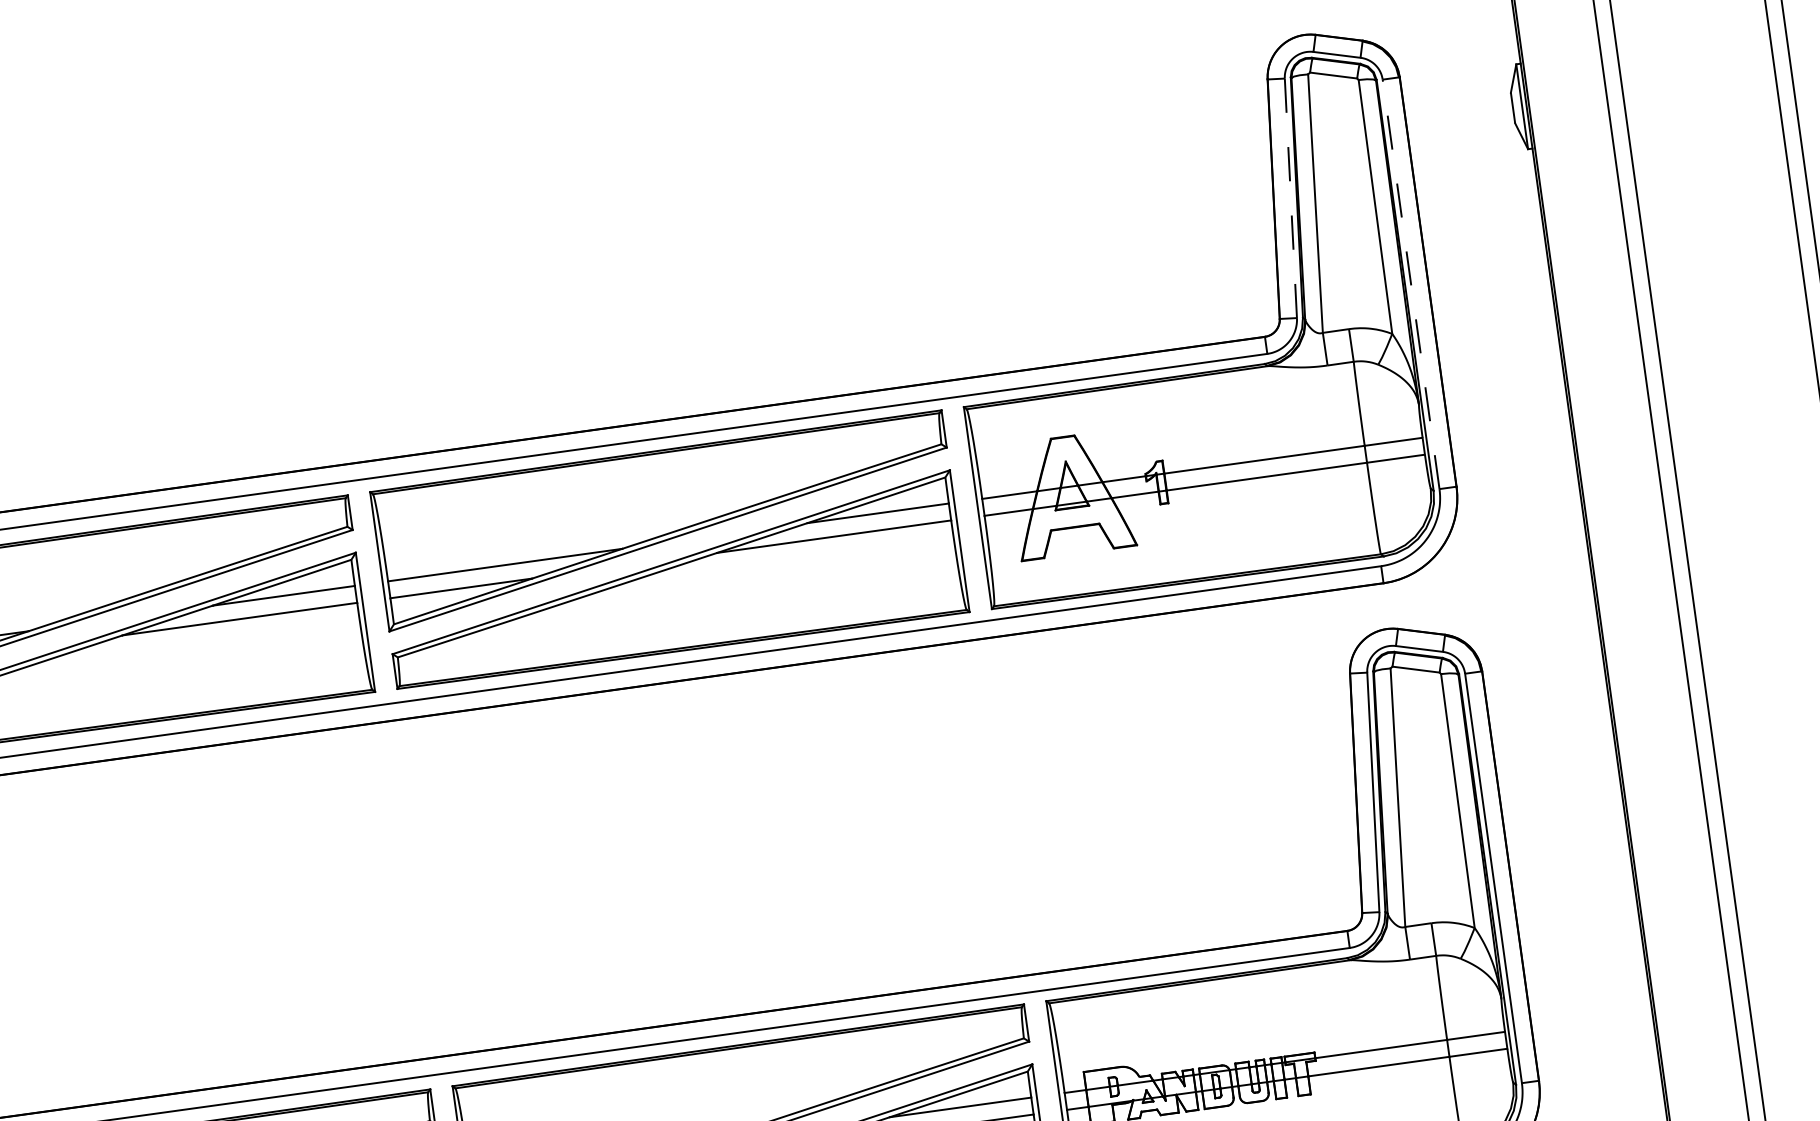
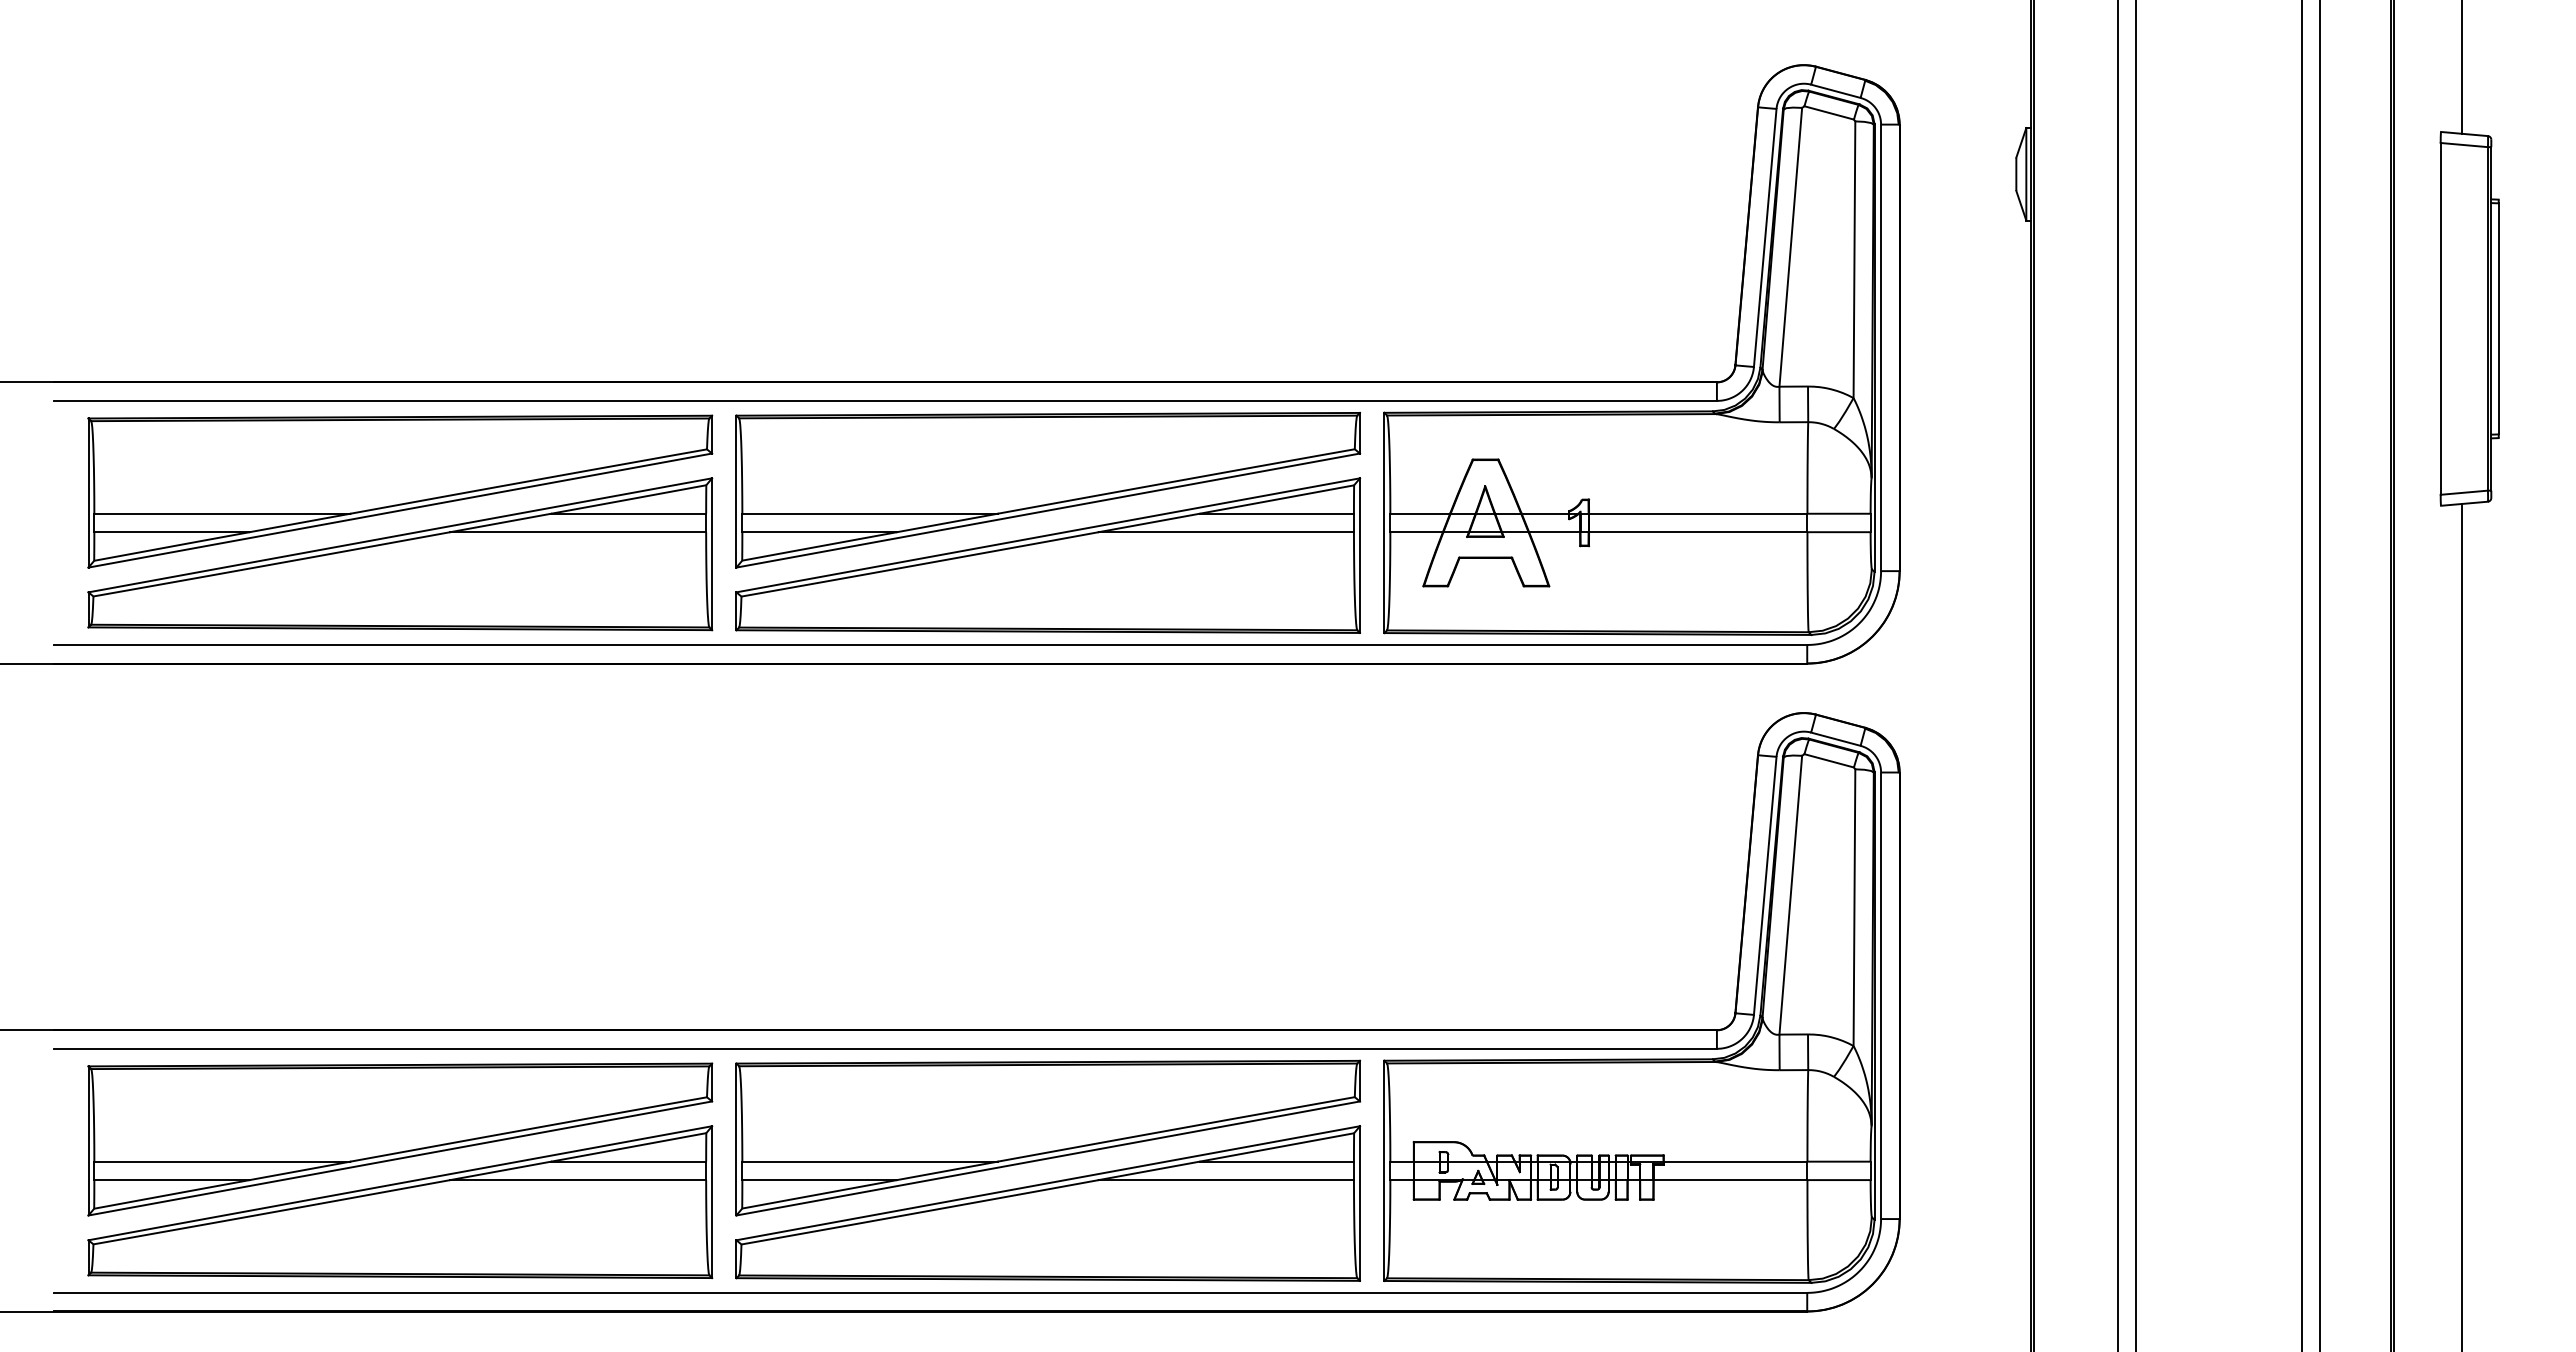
line: (1291, 197) -> (1765, 237), dashed -> solid
line: (1411, 283) -> (1881, 347), dashed -> solid

